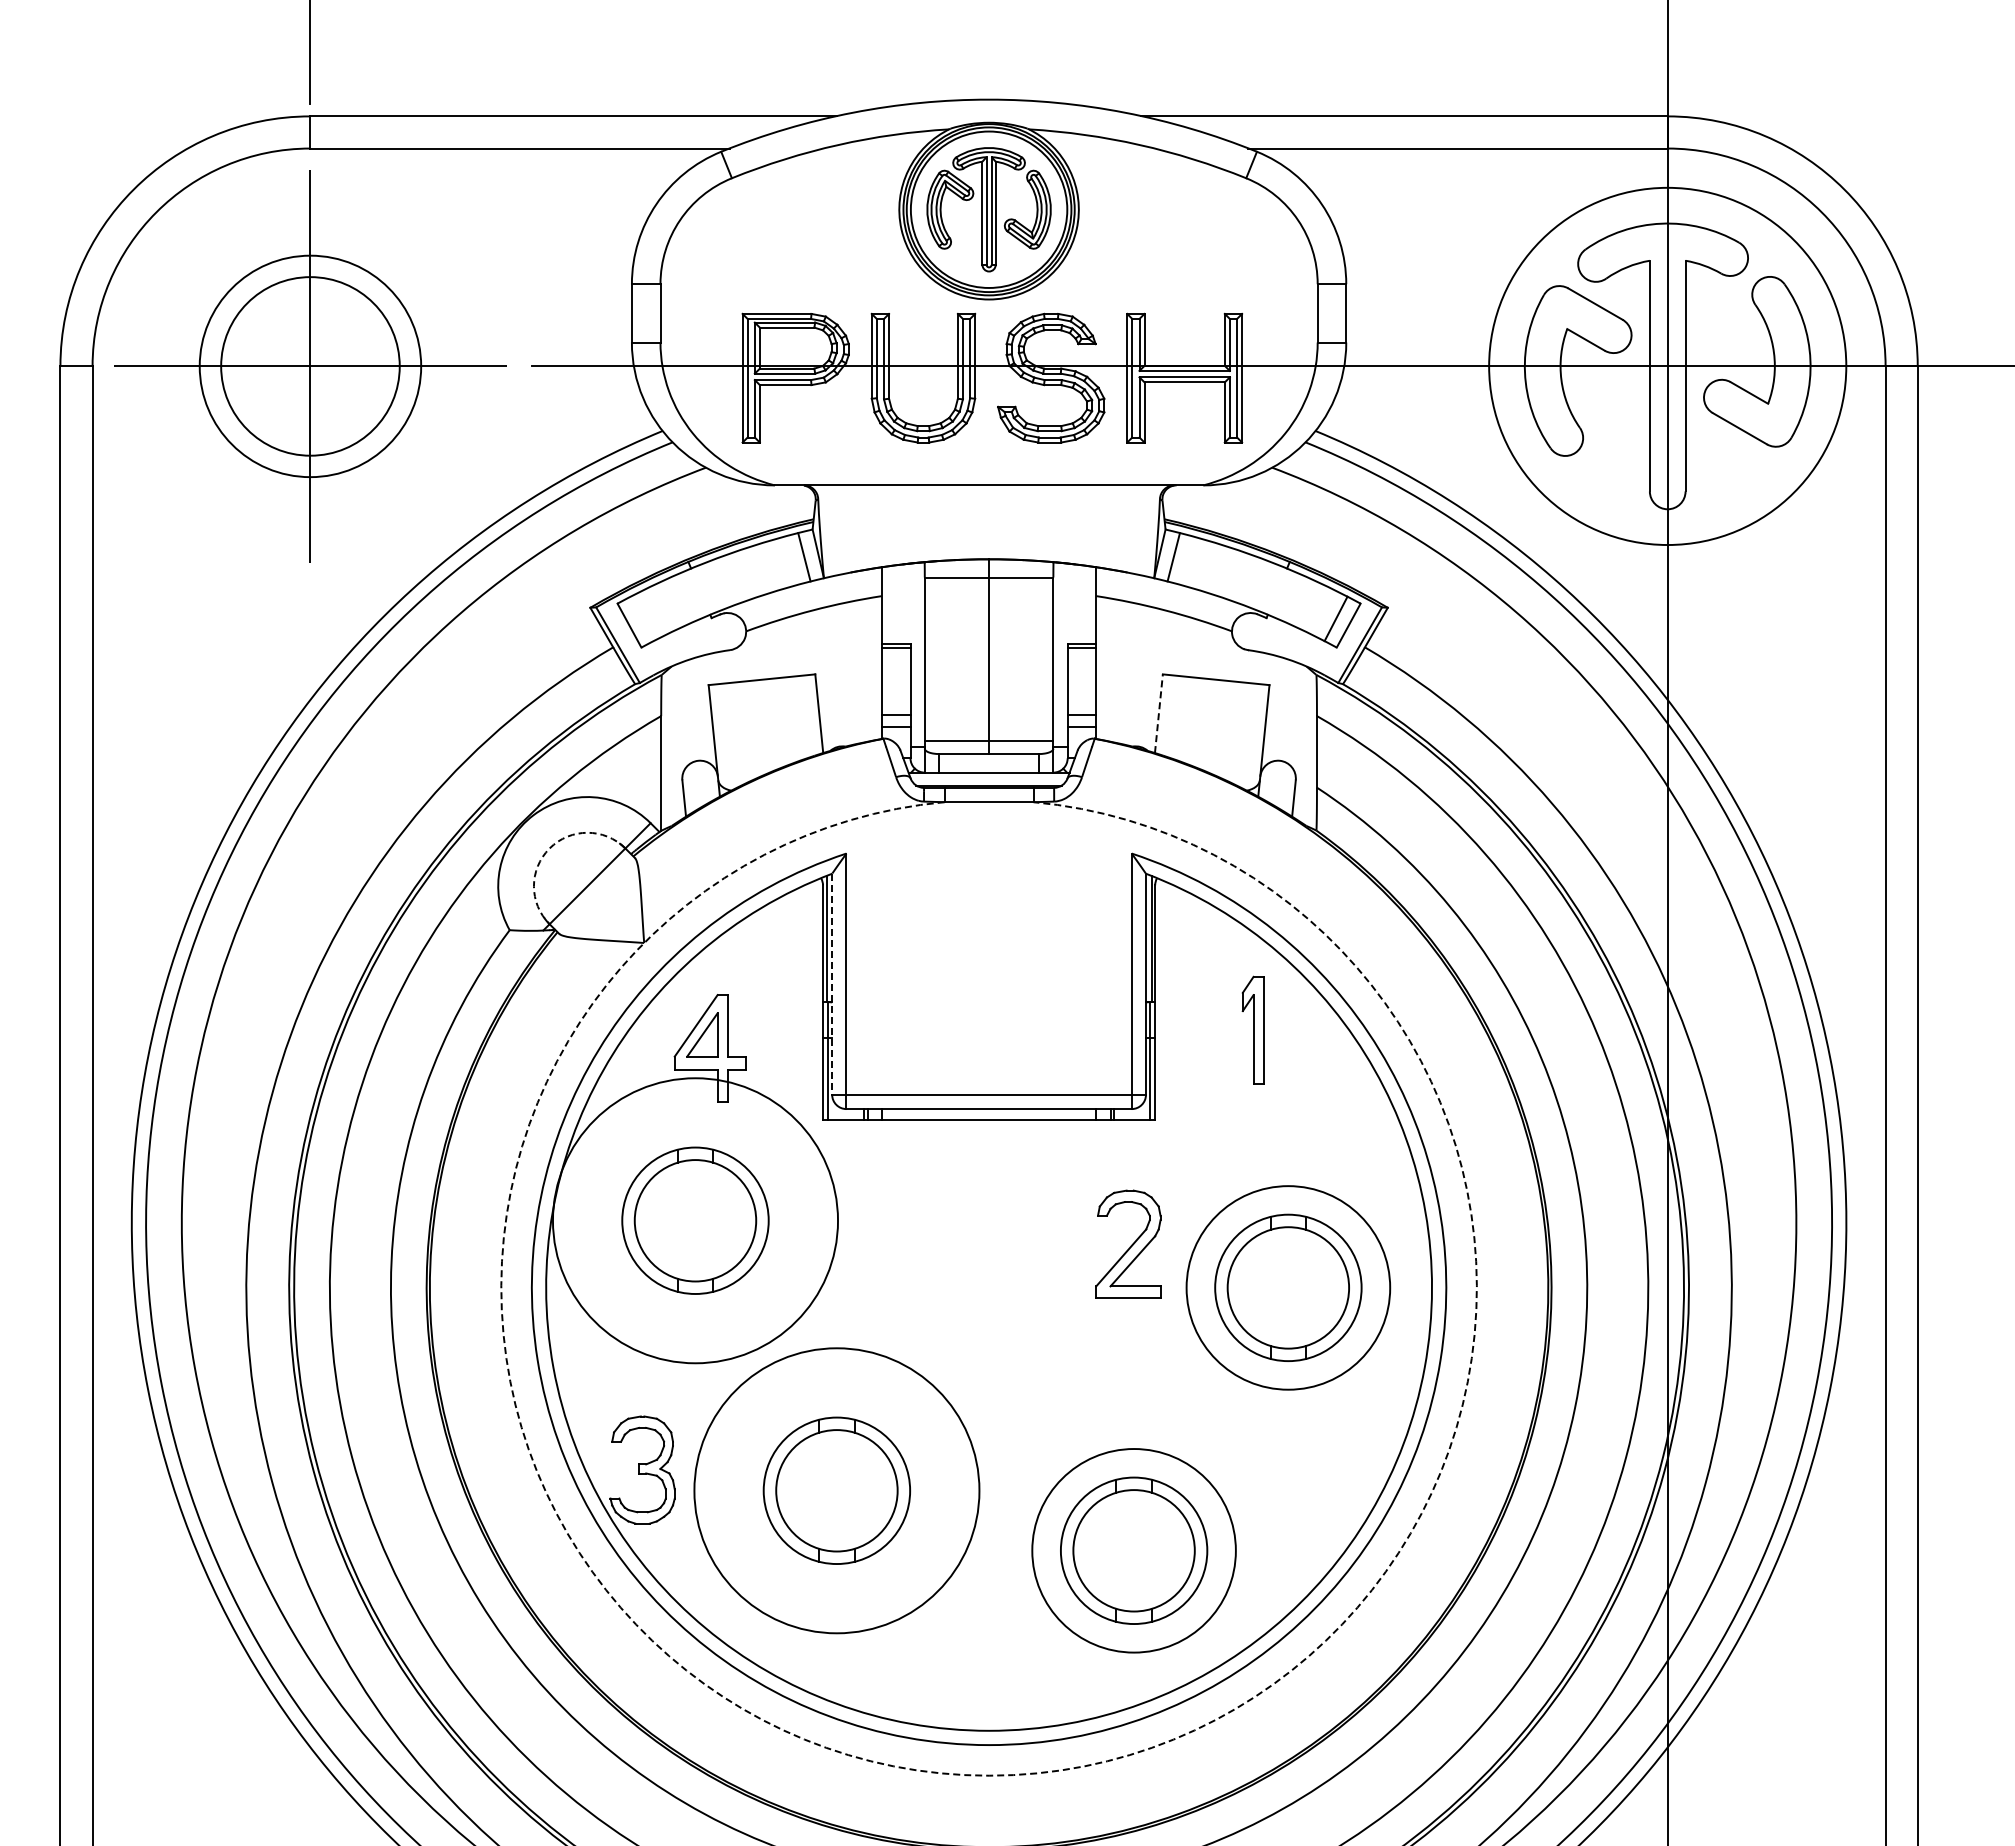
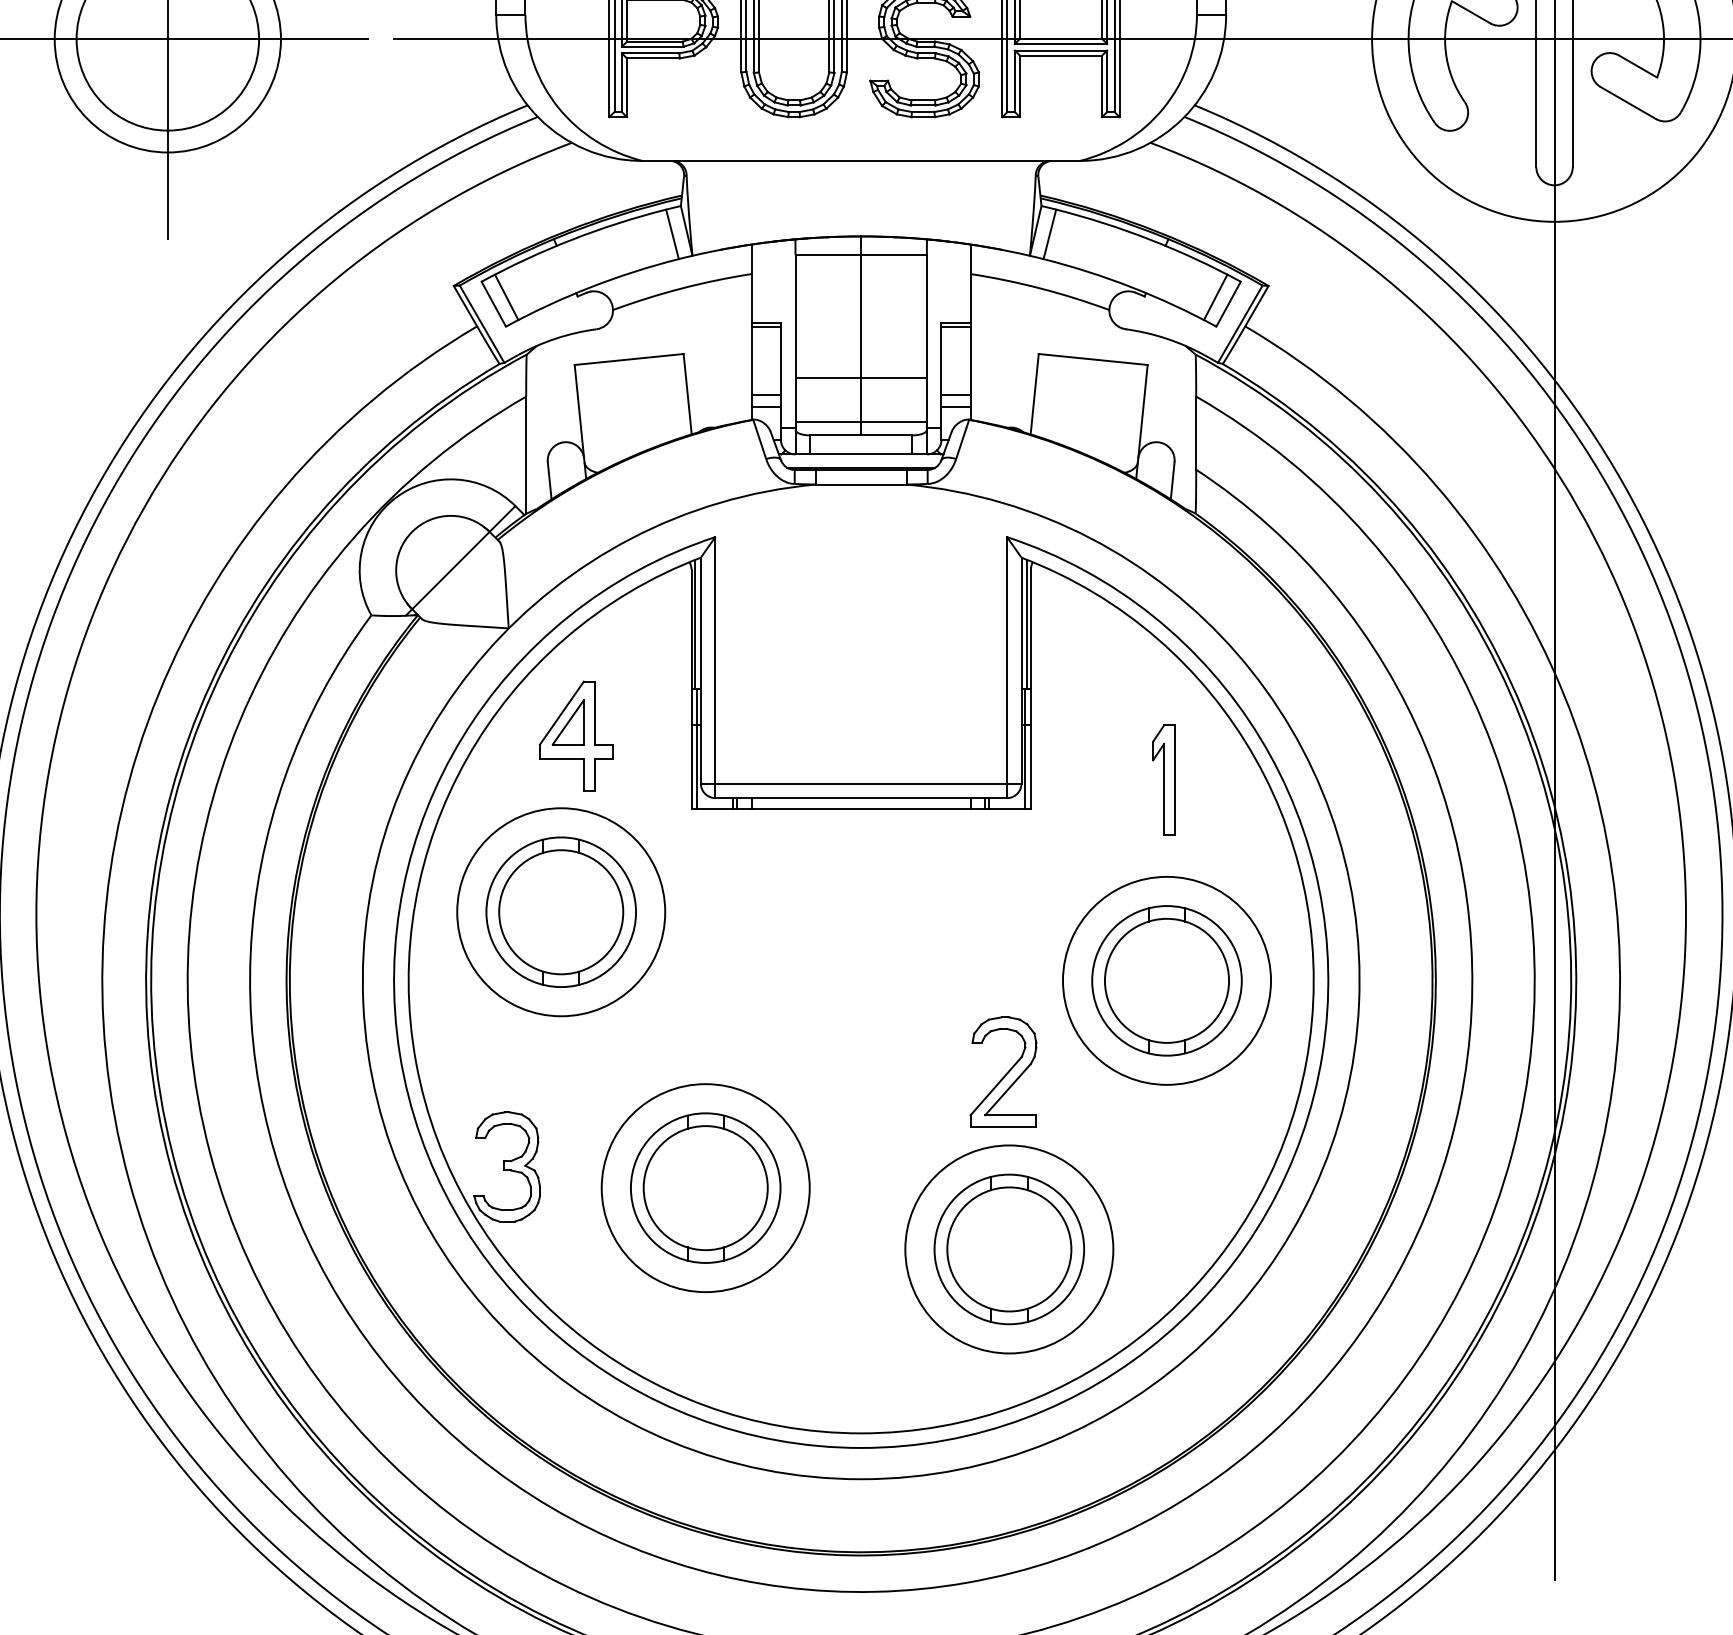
line: (641, 618) -> (506, 296), added
line: (988, 698) -> (860, 378), added
line: (1158, 713) -> (1034, 393), dashed -> solid
arc: (549, 848) -> (412, 531), dashed -> solid
line: (832, 984) -> (701, 670), dashed -> solid
part: (1252, 1029) -> (1163, 779), moved
circle: (695, 1220) -> (561, 911), size x0.71
part: (1128, 1243) -> (1003, 1071), moved
circle: (836, 1490) -> (705, 1187), size x0.71
arc: (989, 1775) -> (861, 1479), dashed -> solid

